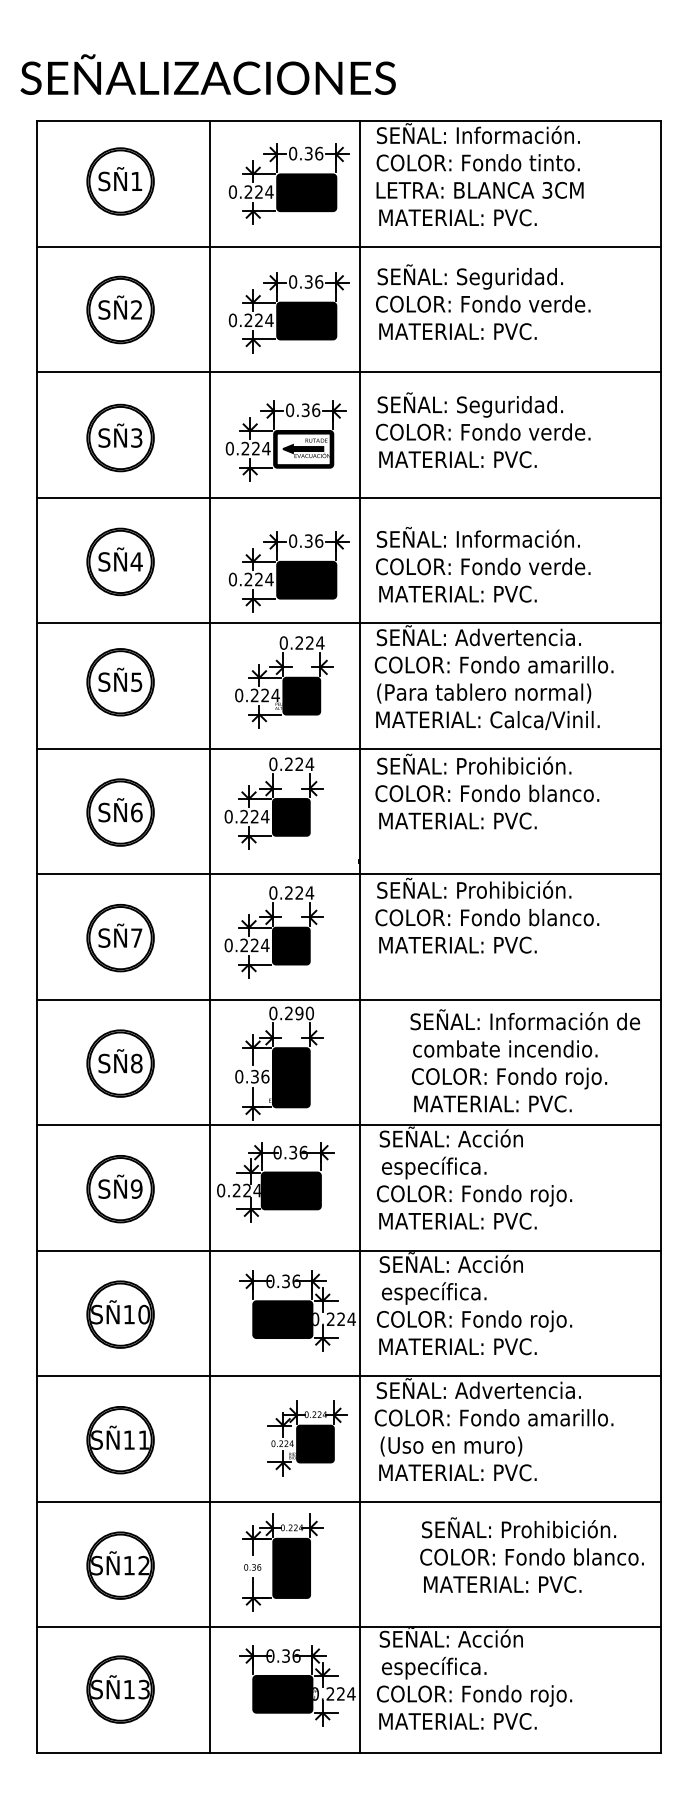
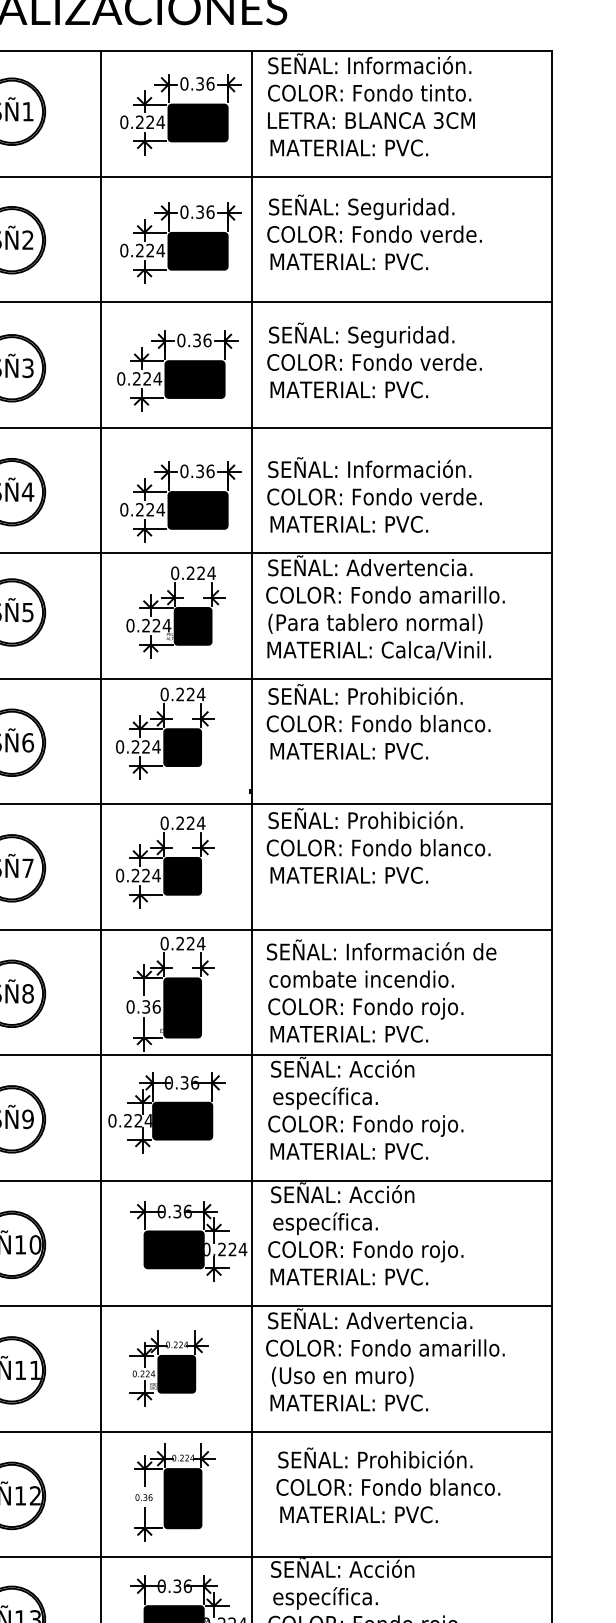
fill: (303, 449) -> (194, 379), added
text: (304, 1013) -> (195, 943), 0.290 -> 0.224
text: (525, 1060) -> (381, 990), moved
part: (307, 1438) -> (168, 1368), moved
text: (531, 1555) -> (387, 1485), moved

